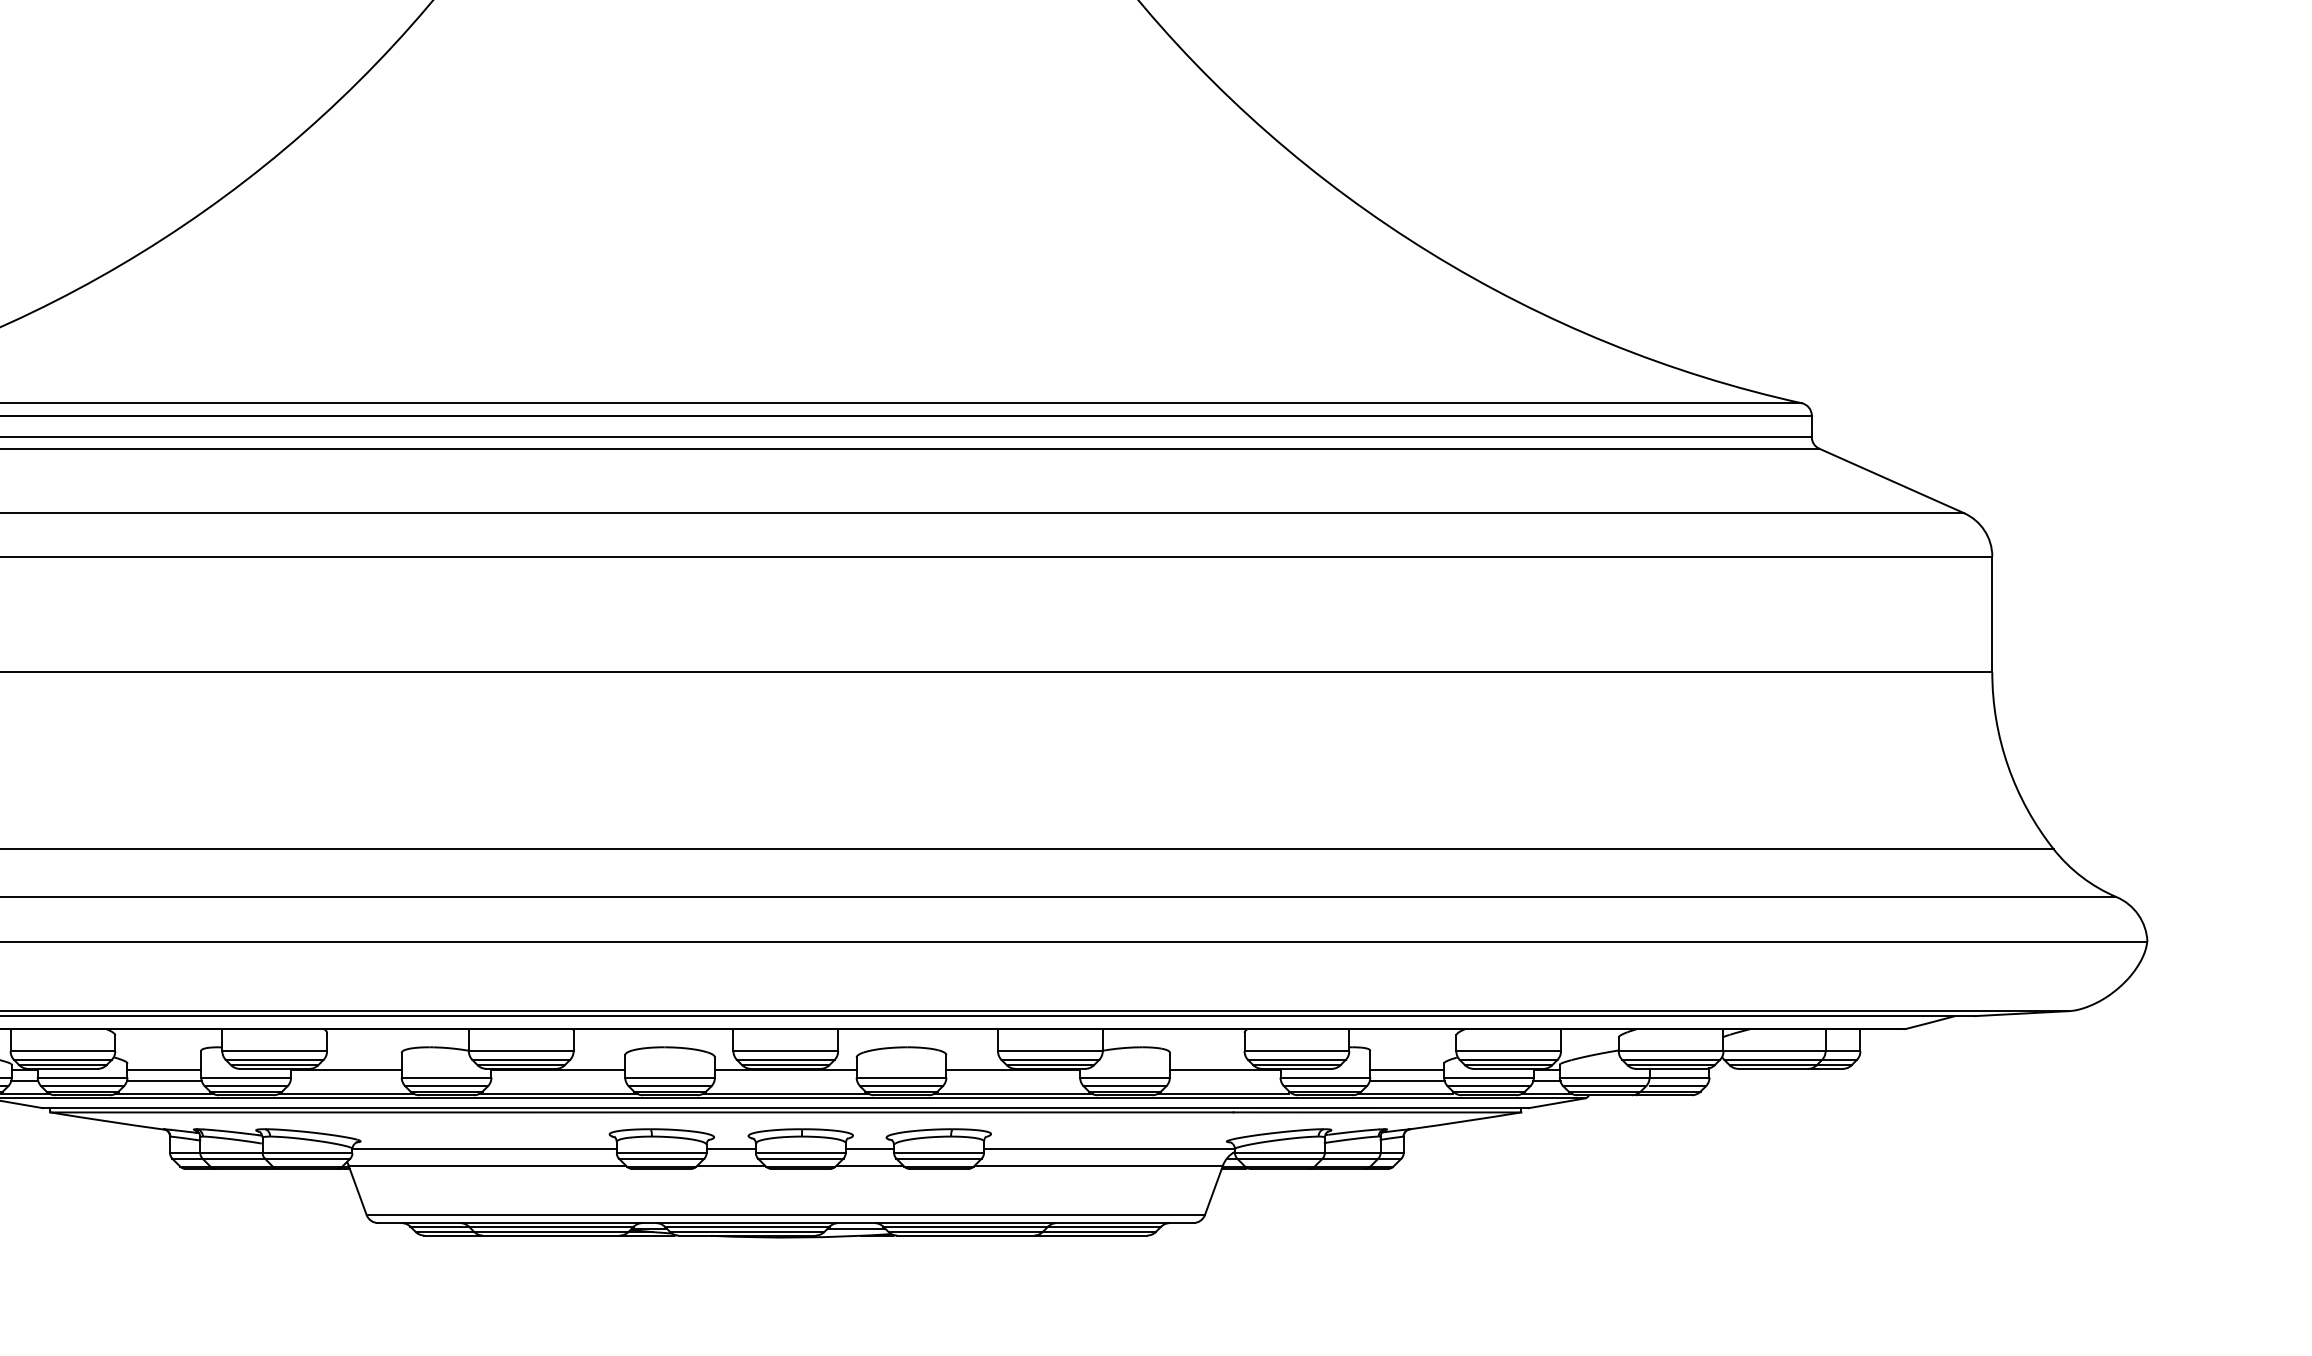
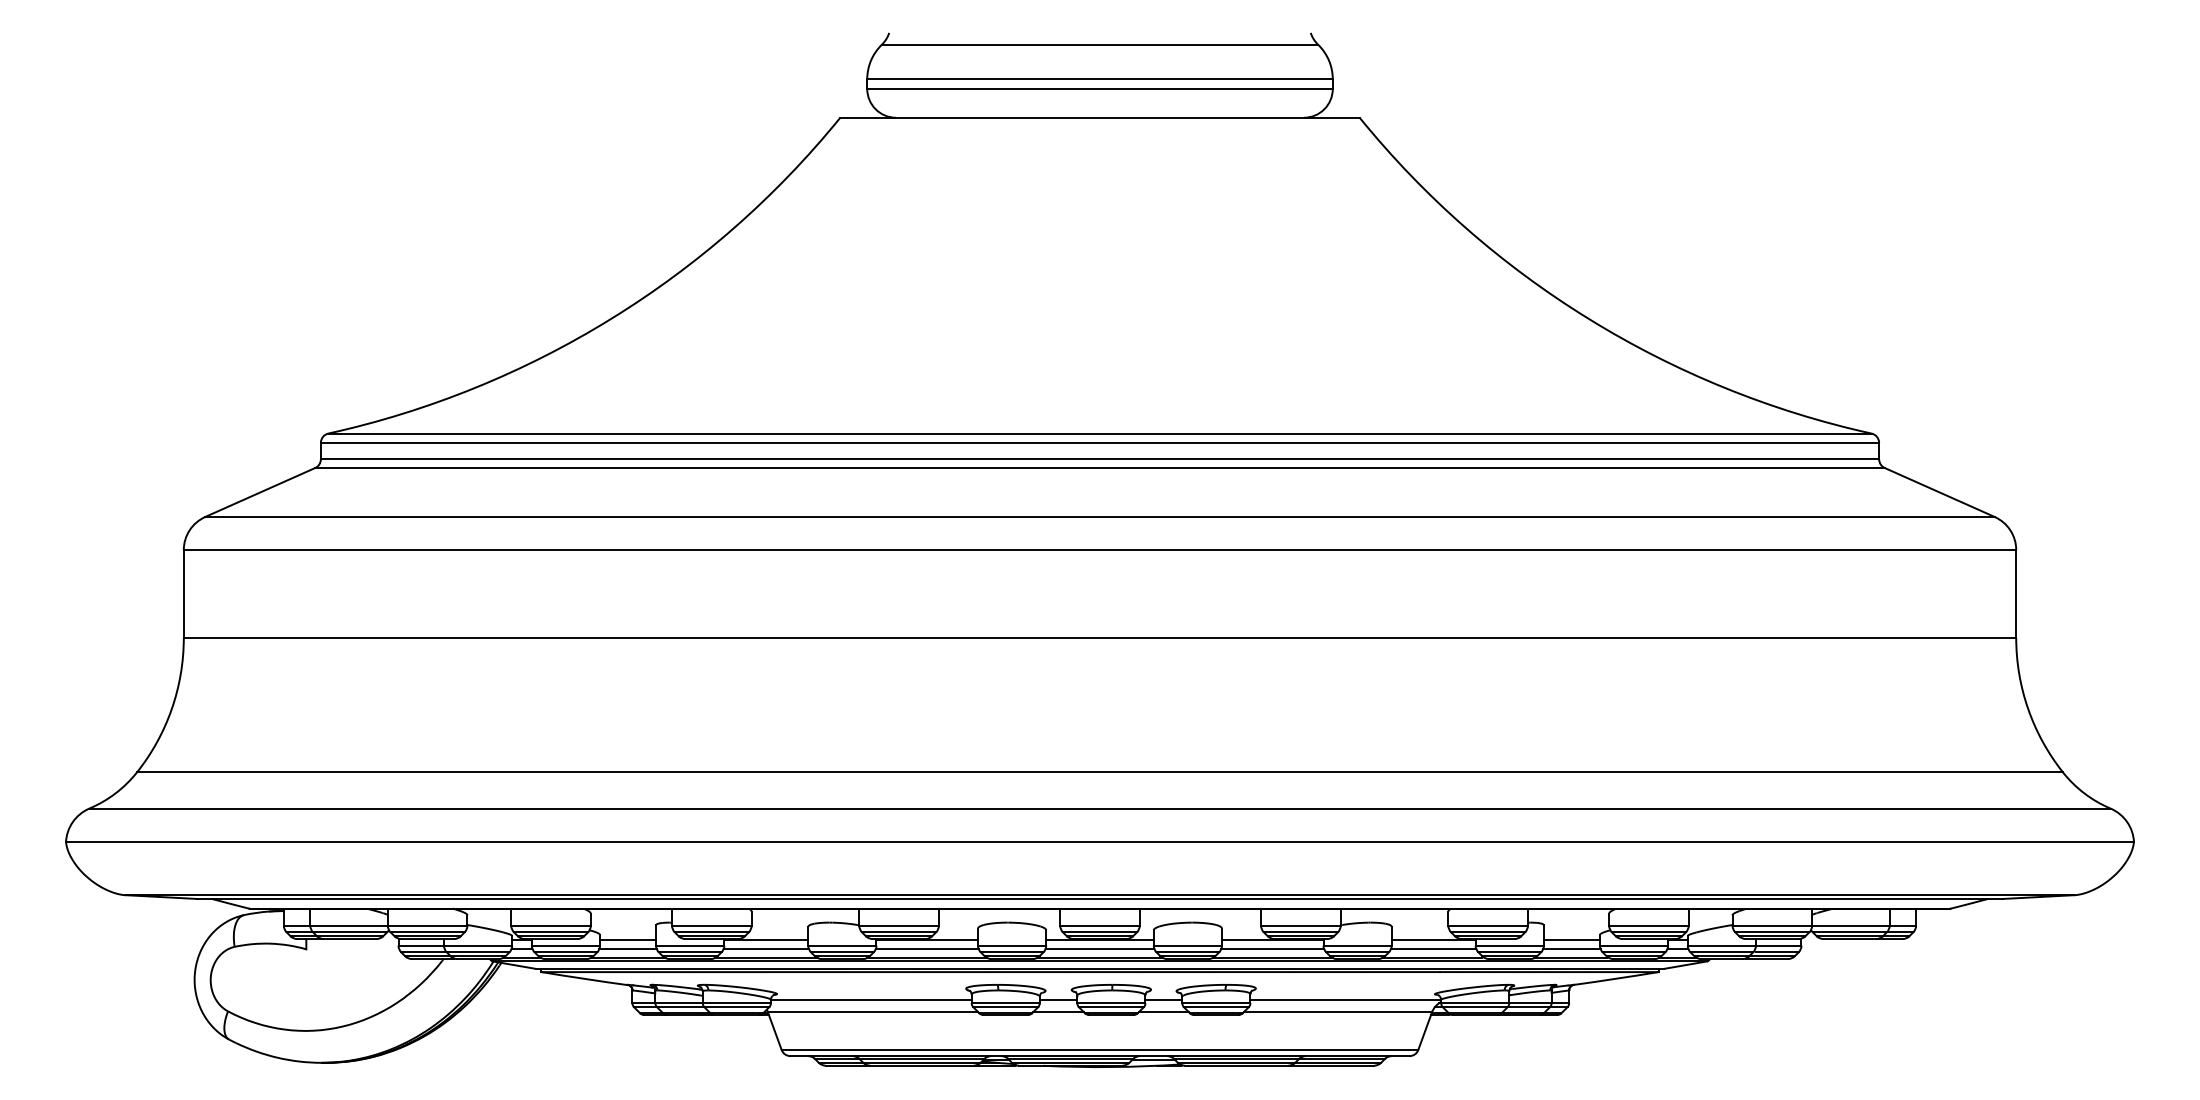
line: (345, 1081) -> (765, 948), added
line: (557, 1081) -> (926, 948), added
line: (785, 1081) -> (1099, 948), added
line: (1012, 1081) -> (1272, 948), added
line: (1224, 1081) -> (1433, 948), added

